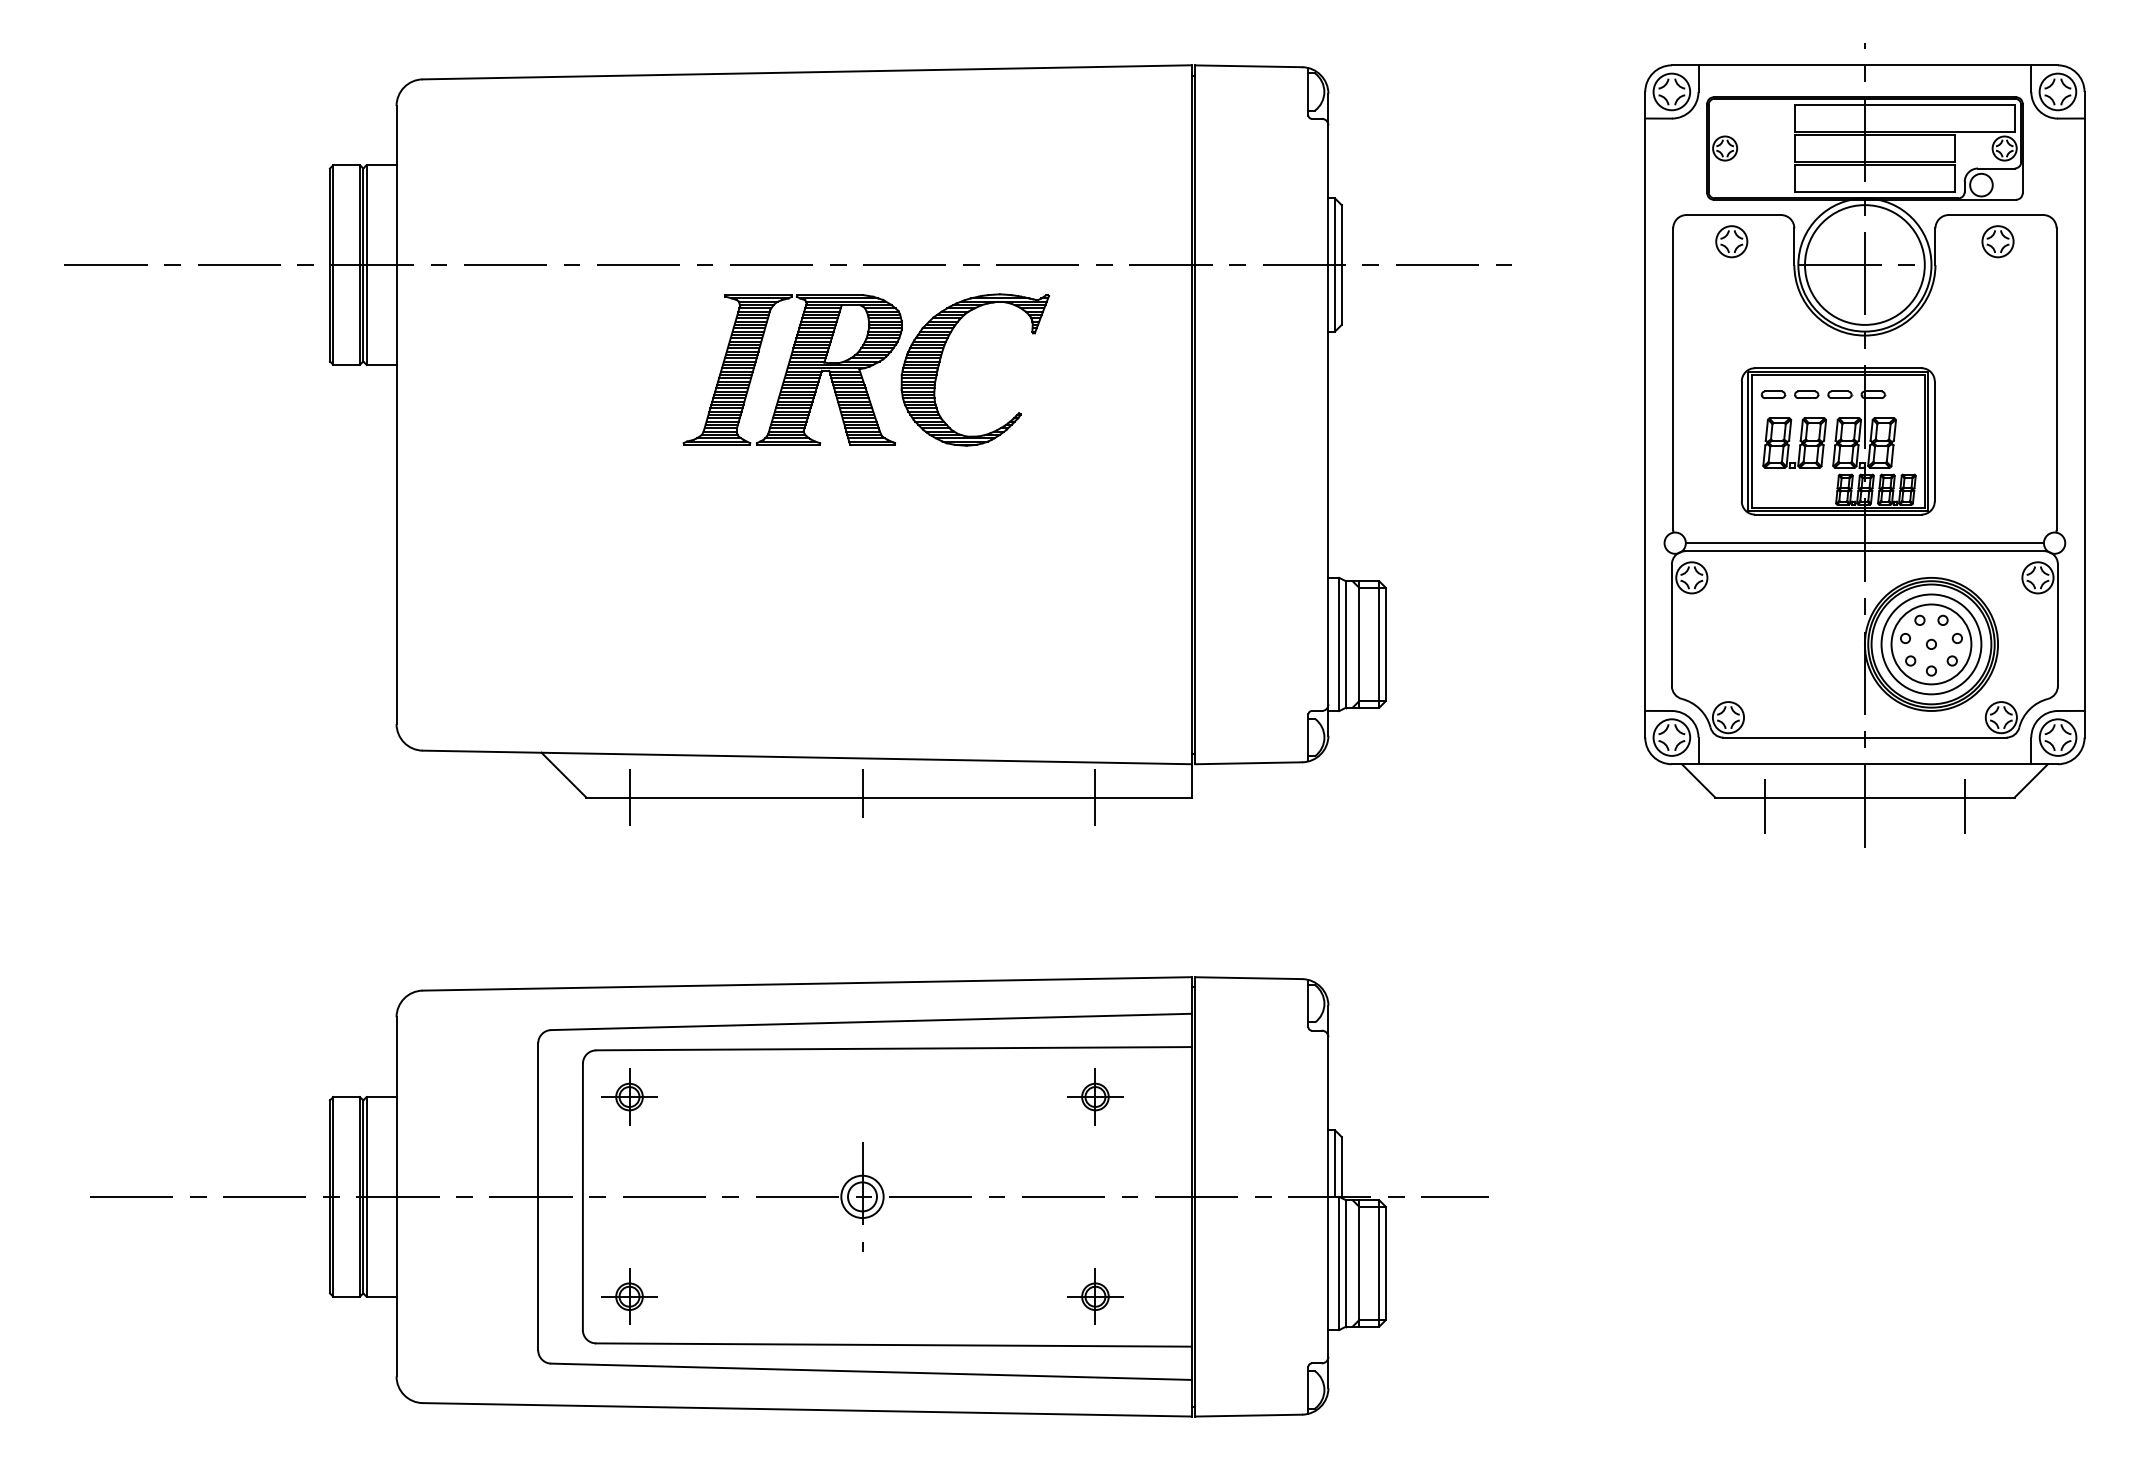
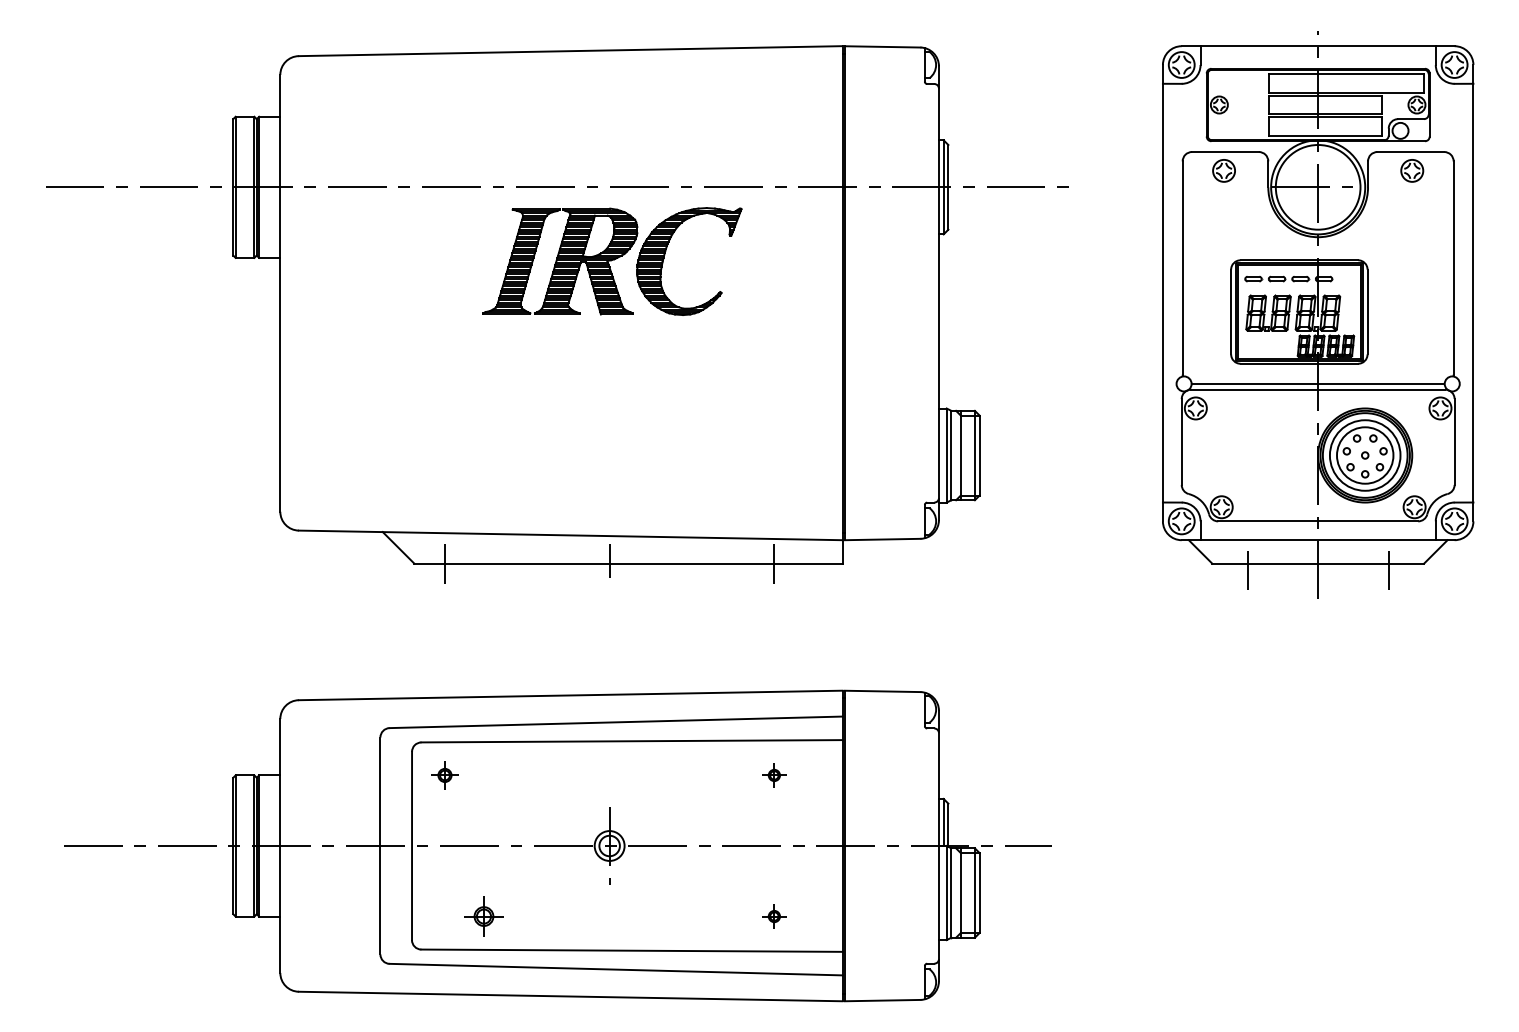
part: (628, 1097) -> (444, 775), size x0.7
part: (1095, 1097) -> (774, 775), size x0.6
part: (628, 1296) -> (483, 916), moved
part: (1095, 1296) -> (774, 916), size x0.6

